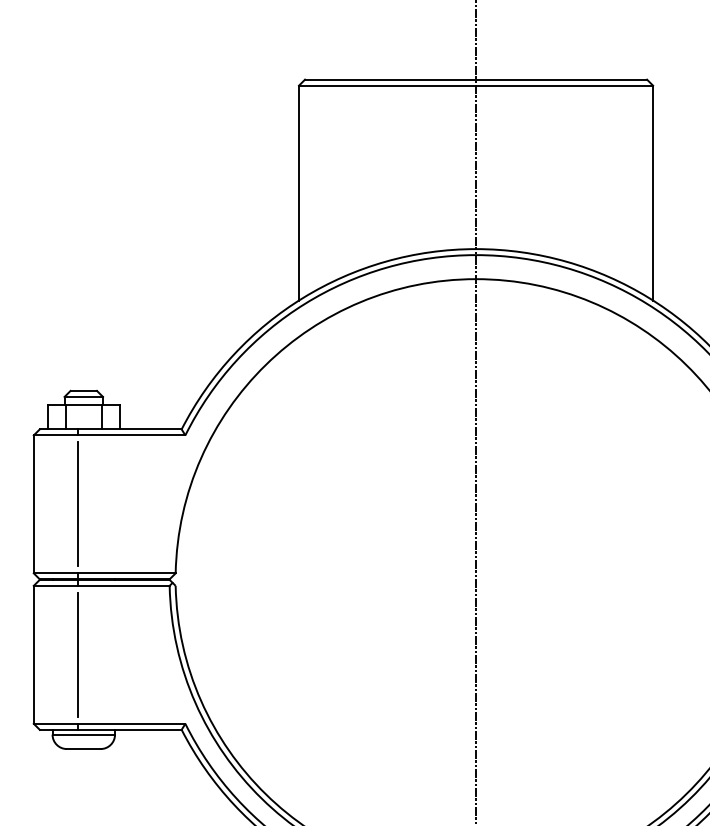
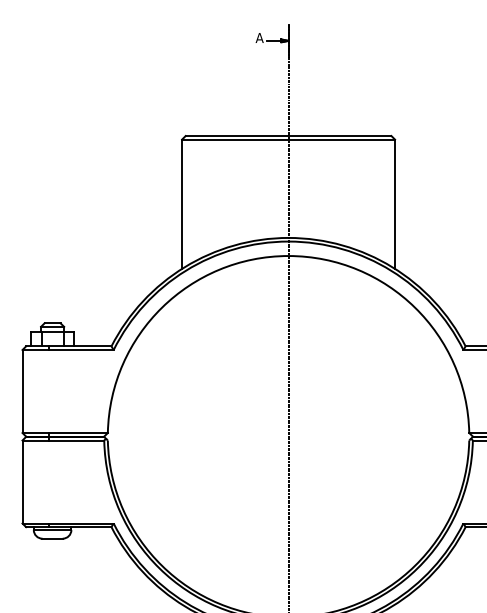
line: (78, 504) -> (49, 391), removed
line: (78, 653) -> (49, 481), removed

